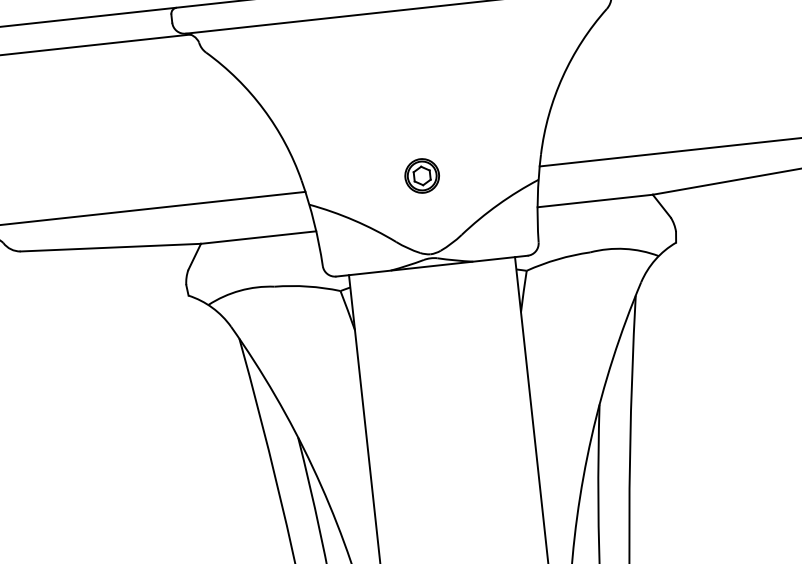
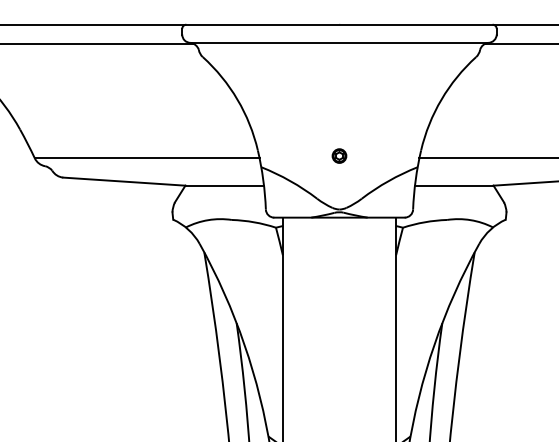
part: (422, 175) -> (339, 155), size x0.6

